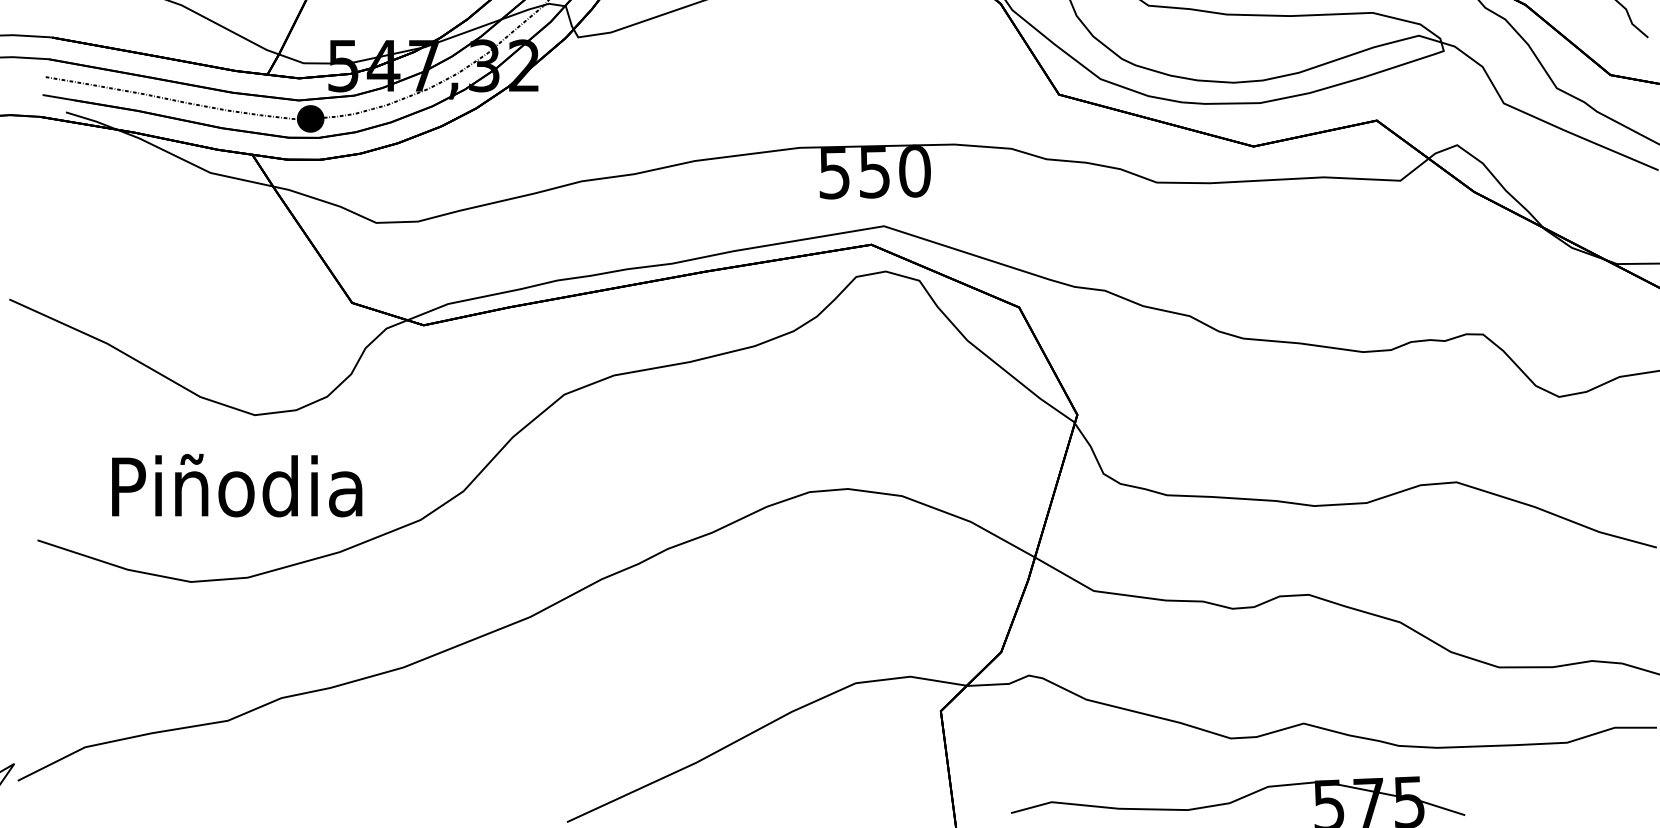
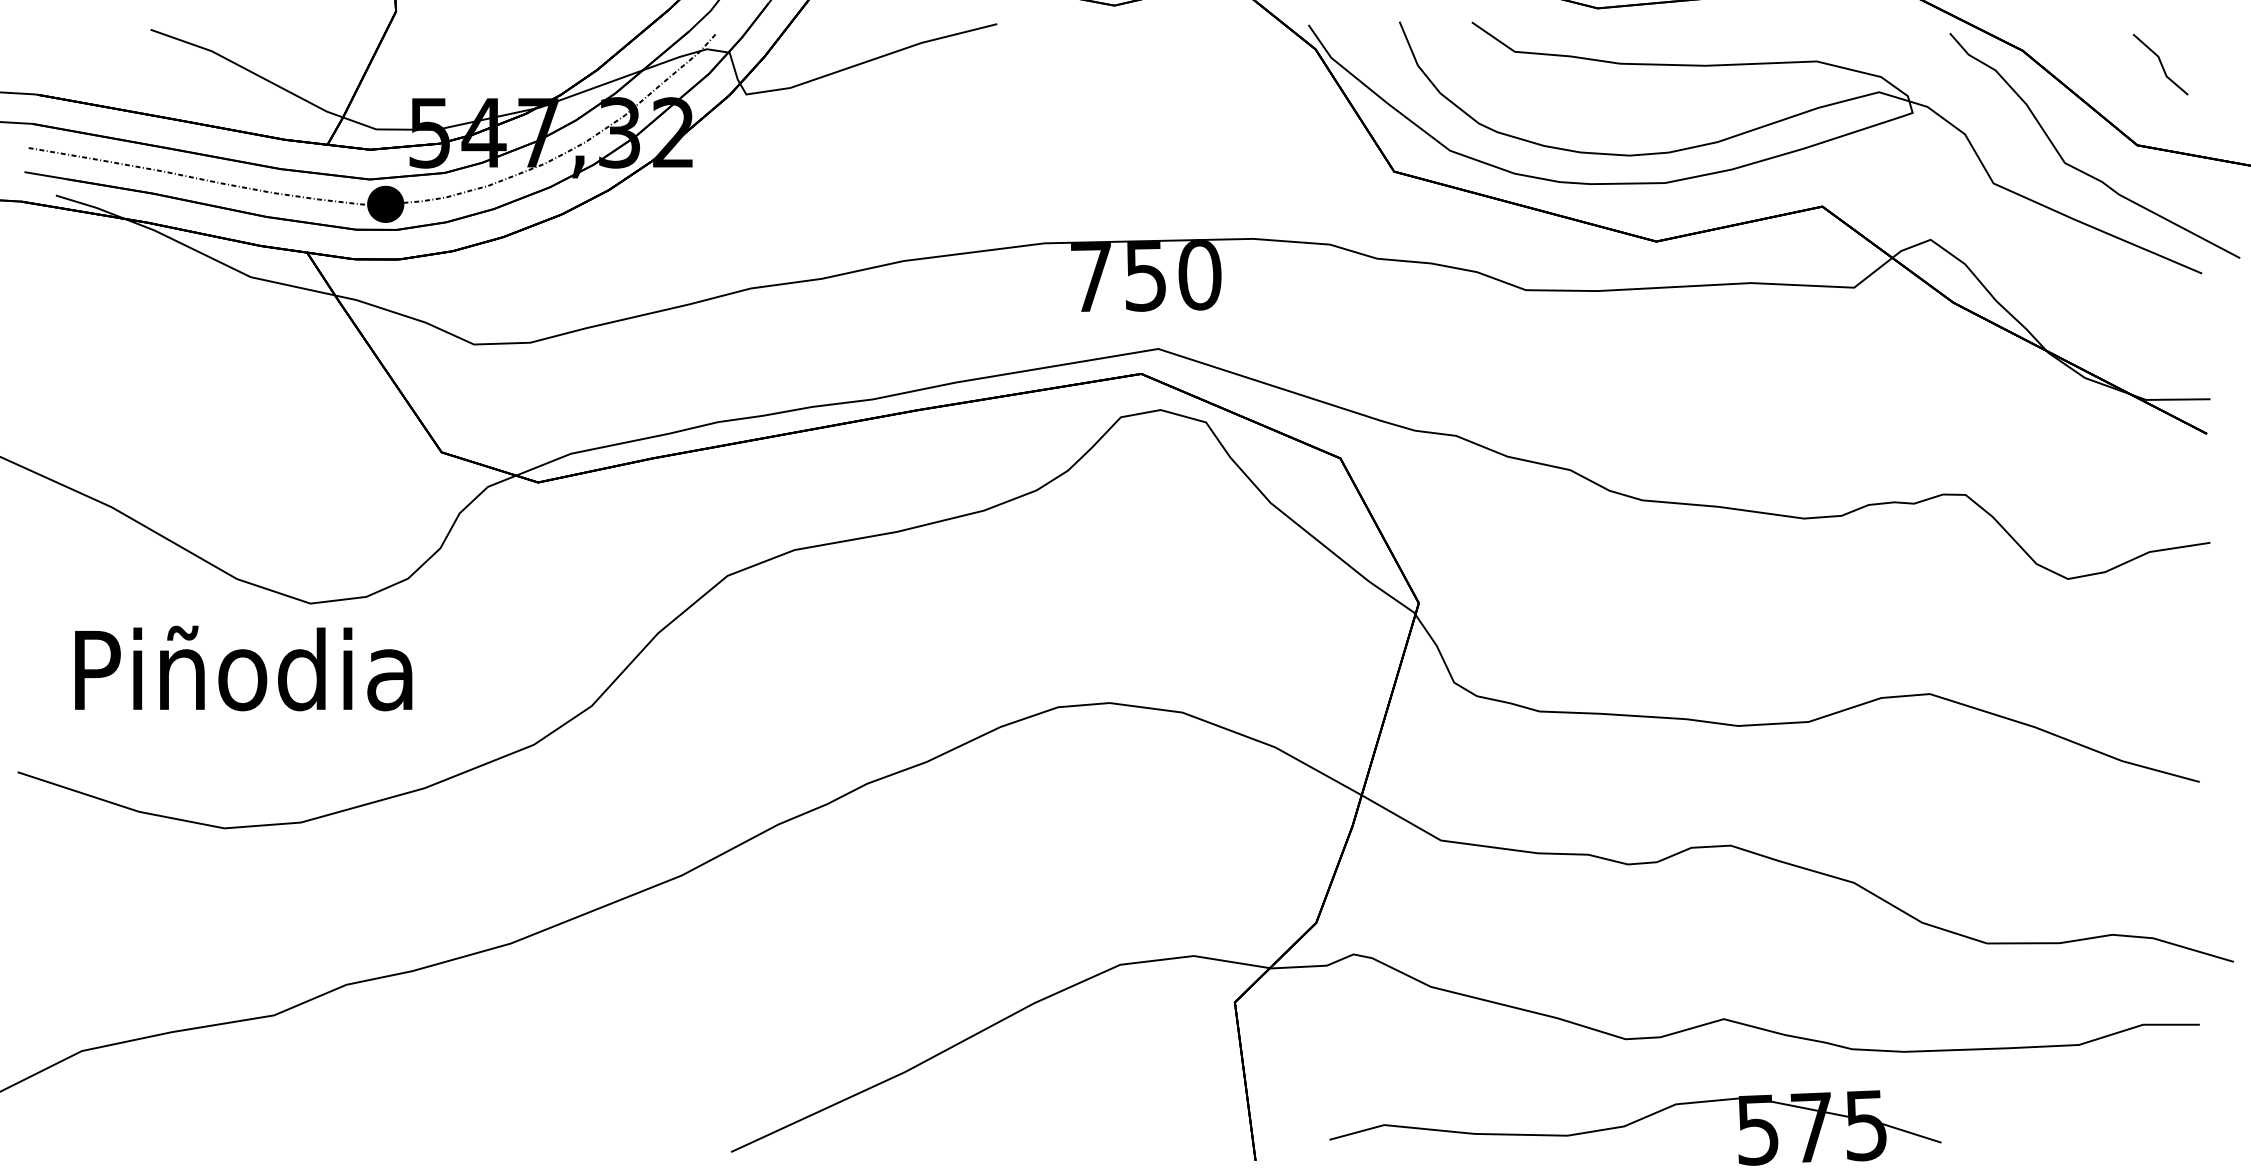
text: (834, 173) -> (1091, 277), 550 -> 750
text: (237, 485) -> (243, 668), moved

